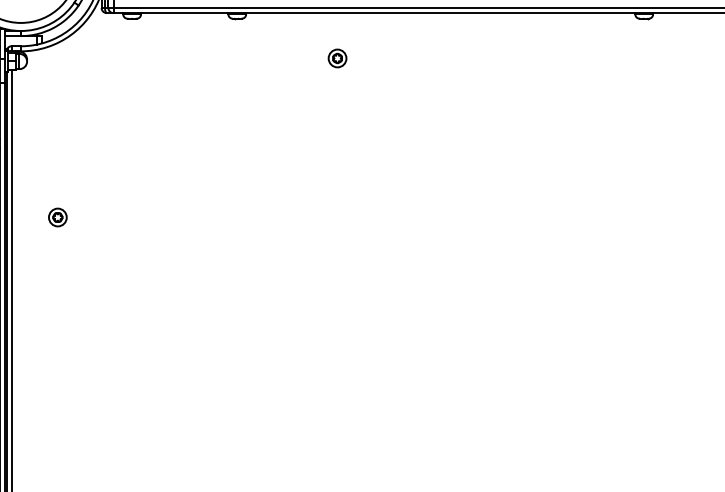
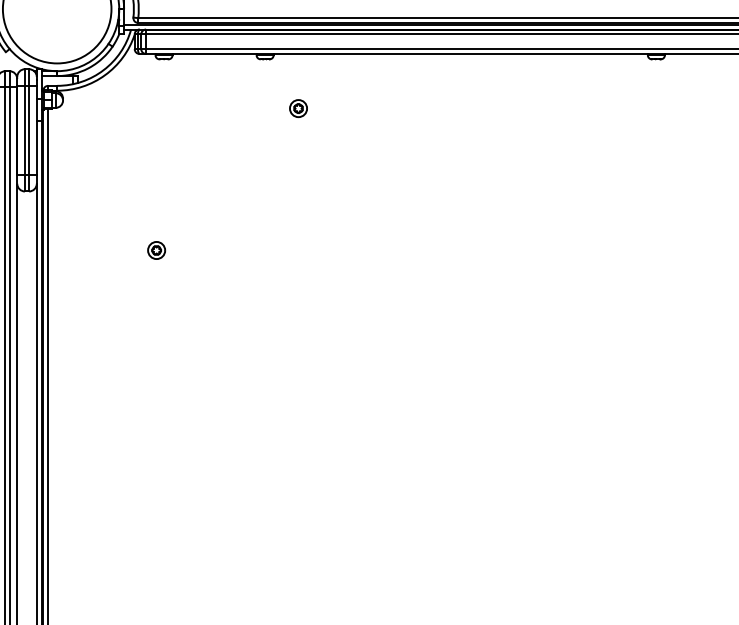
part: (337, 58) -> (298, 108), moved
part: (57, 217) -> (156, 250), moved

